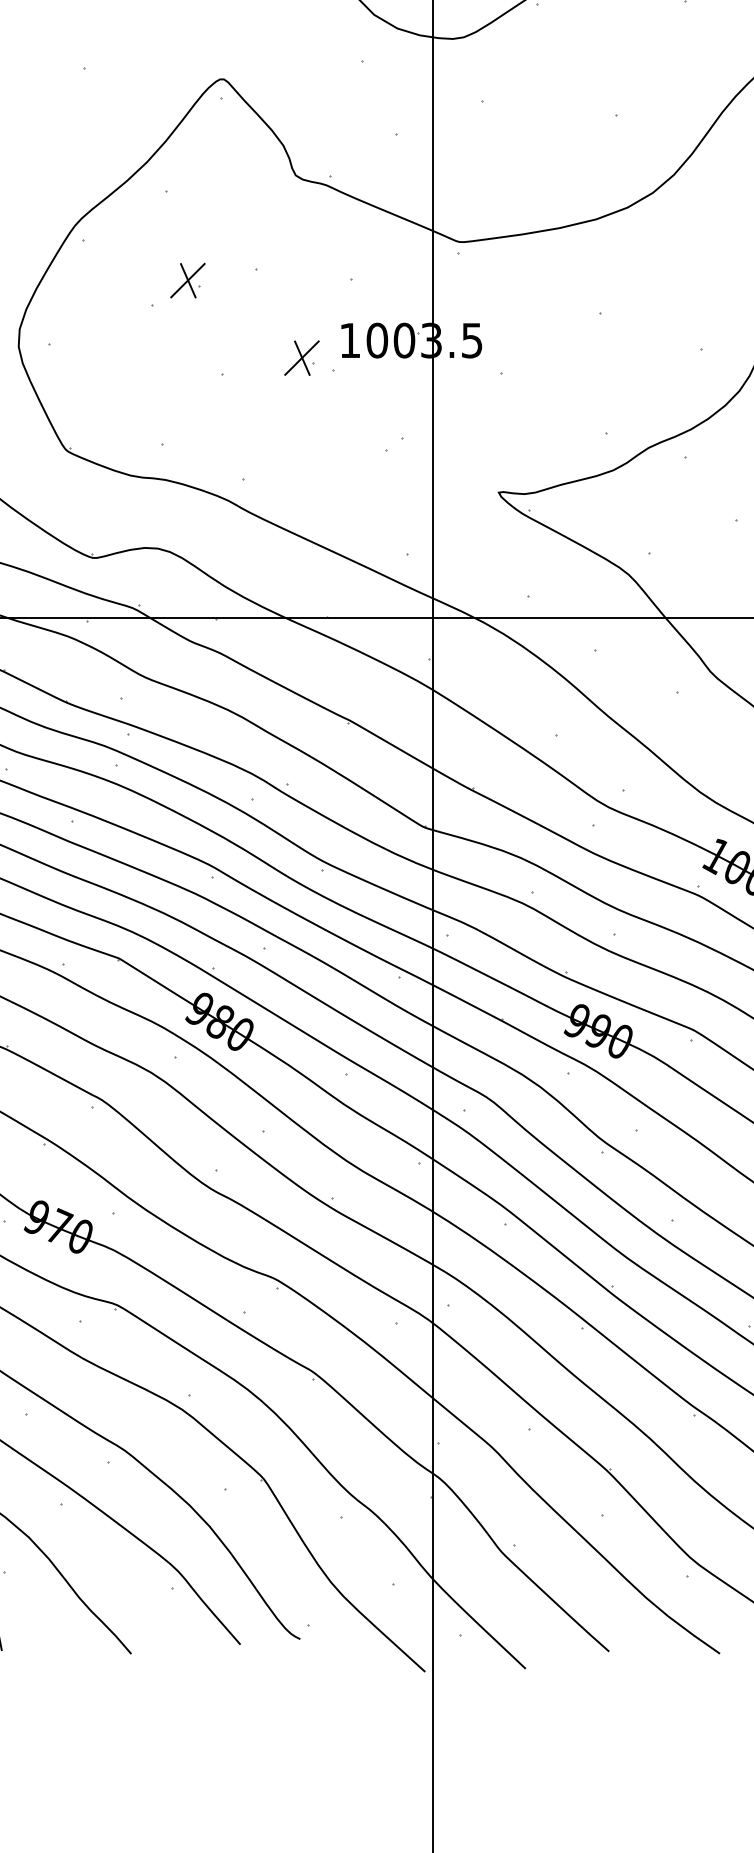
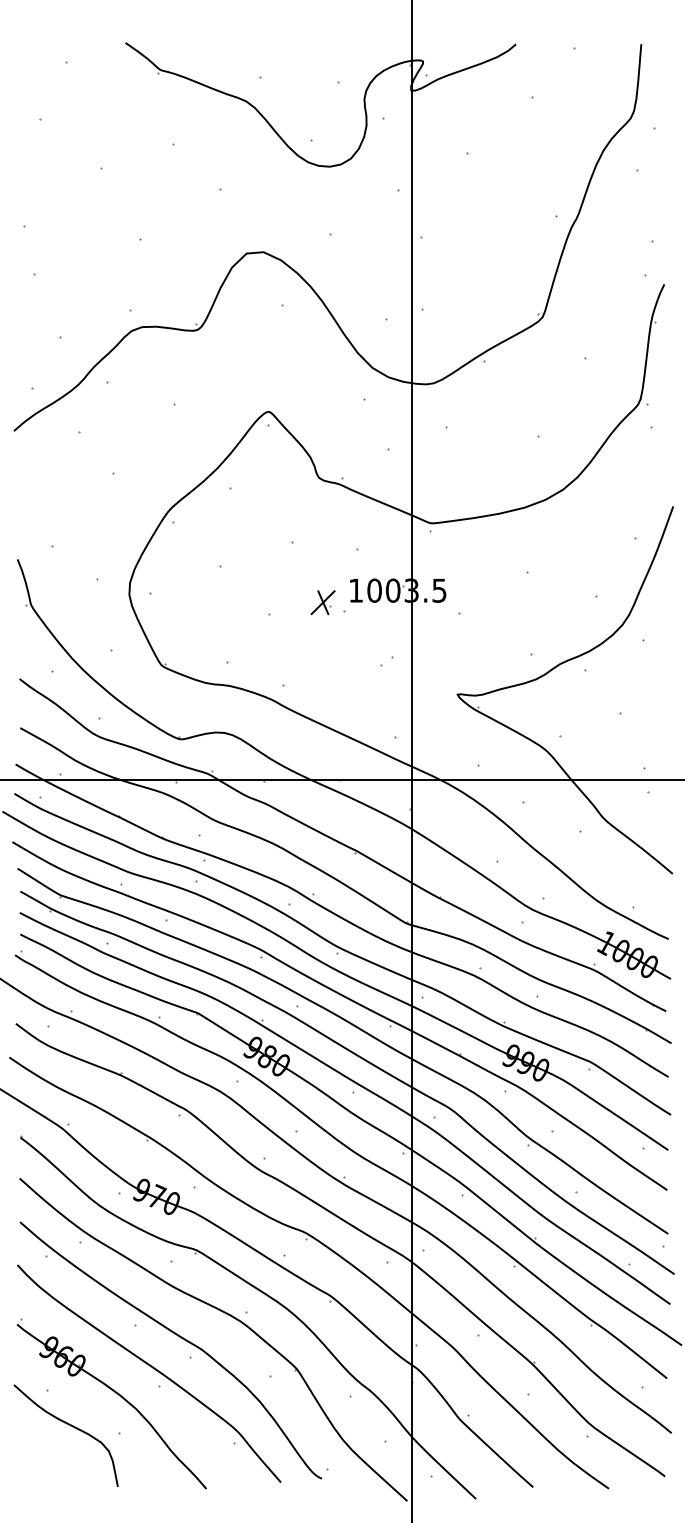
part: (187, 280) -> (244, 549), removed

